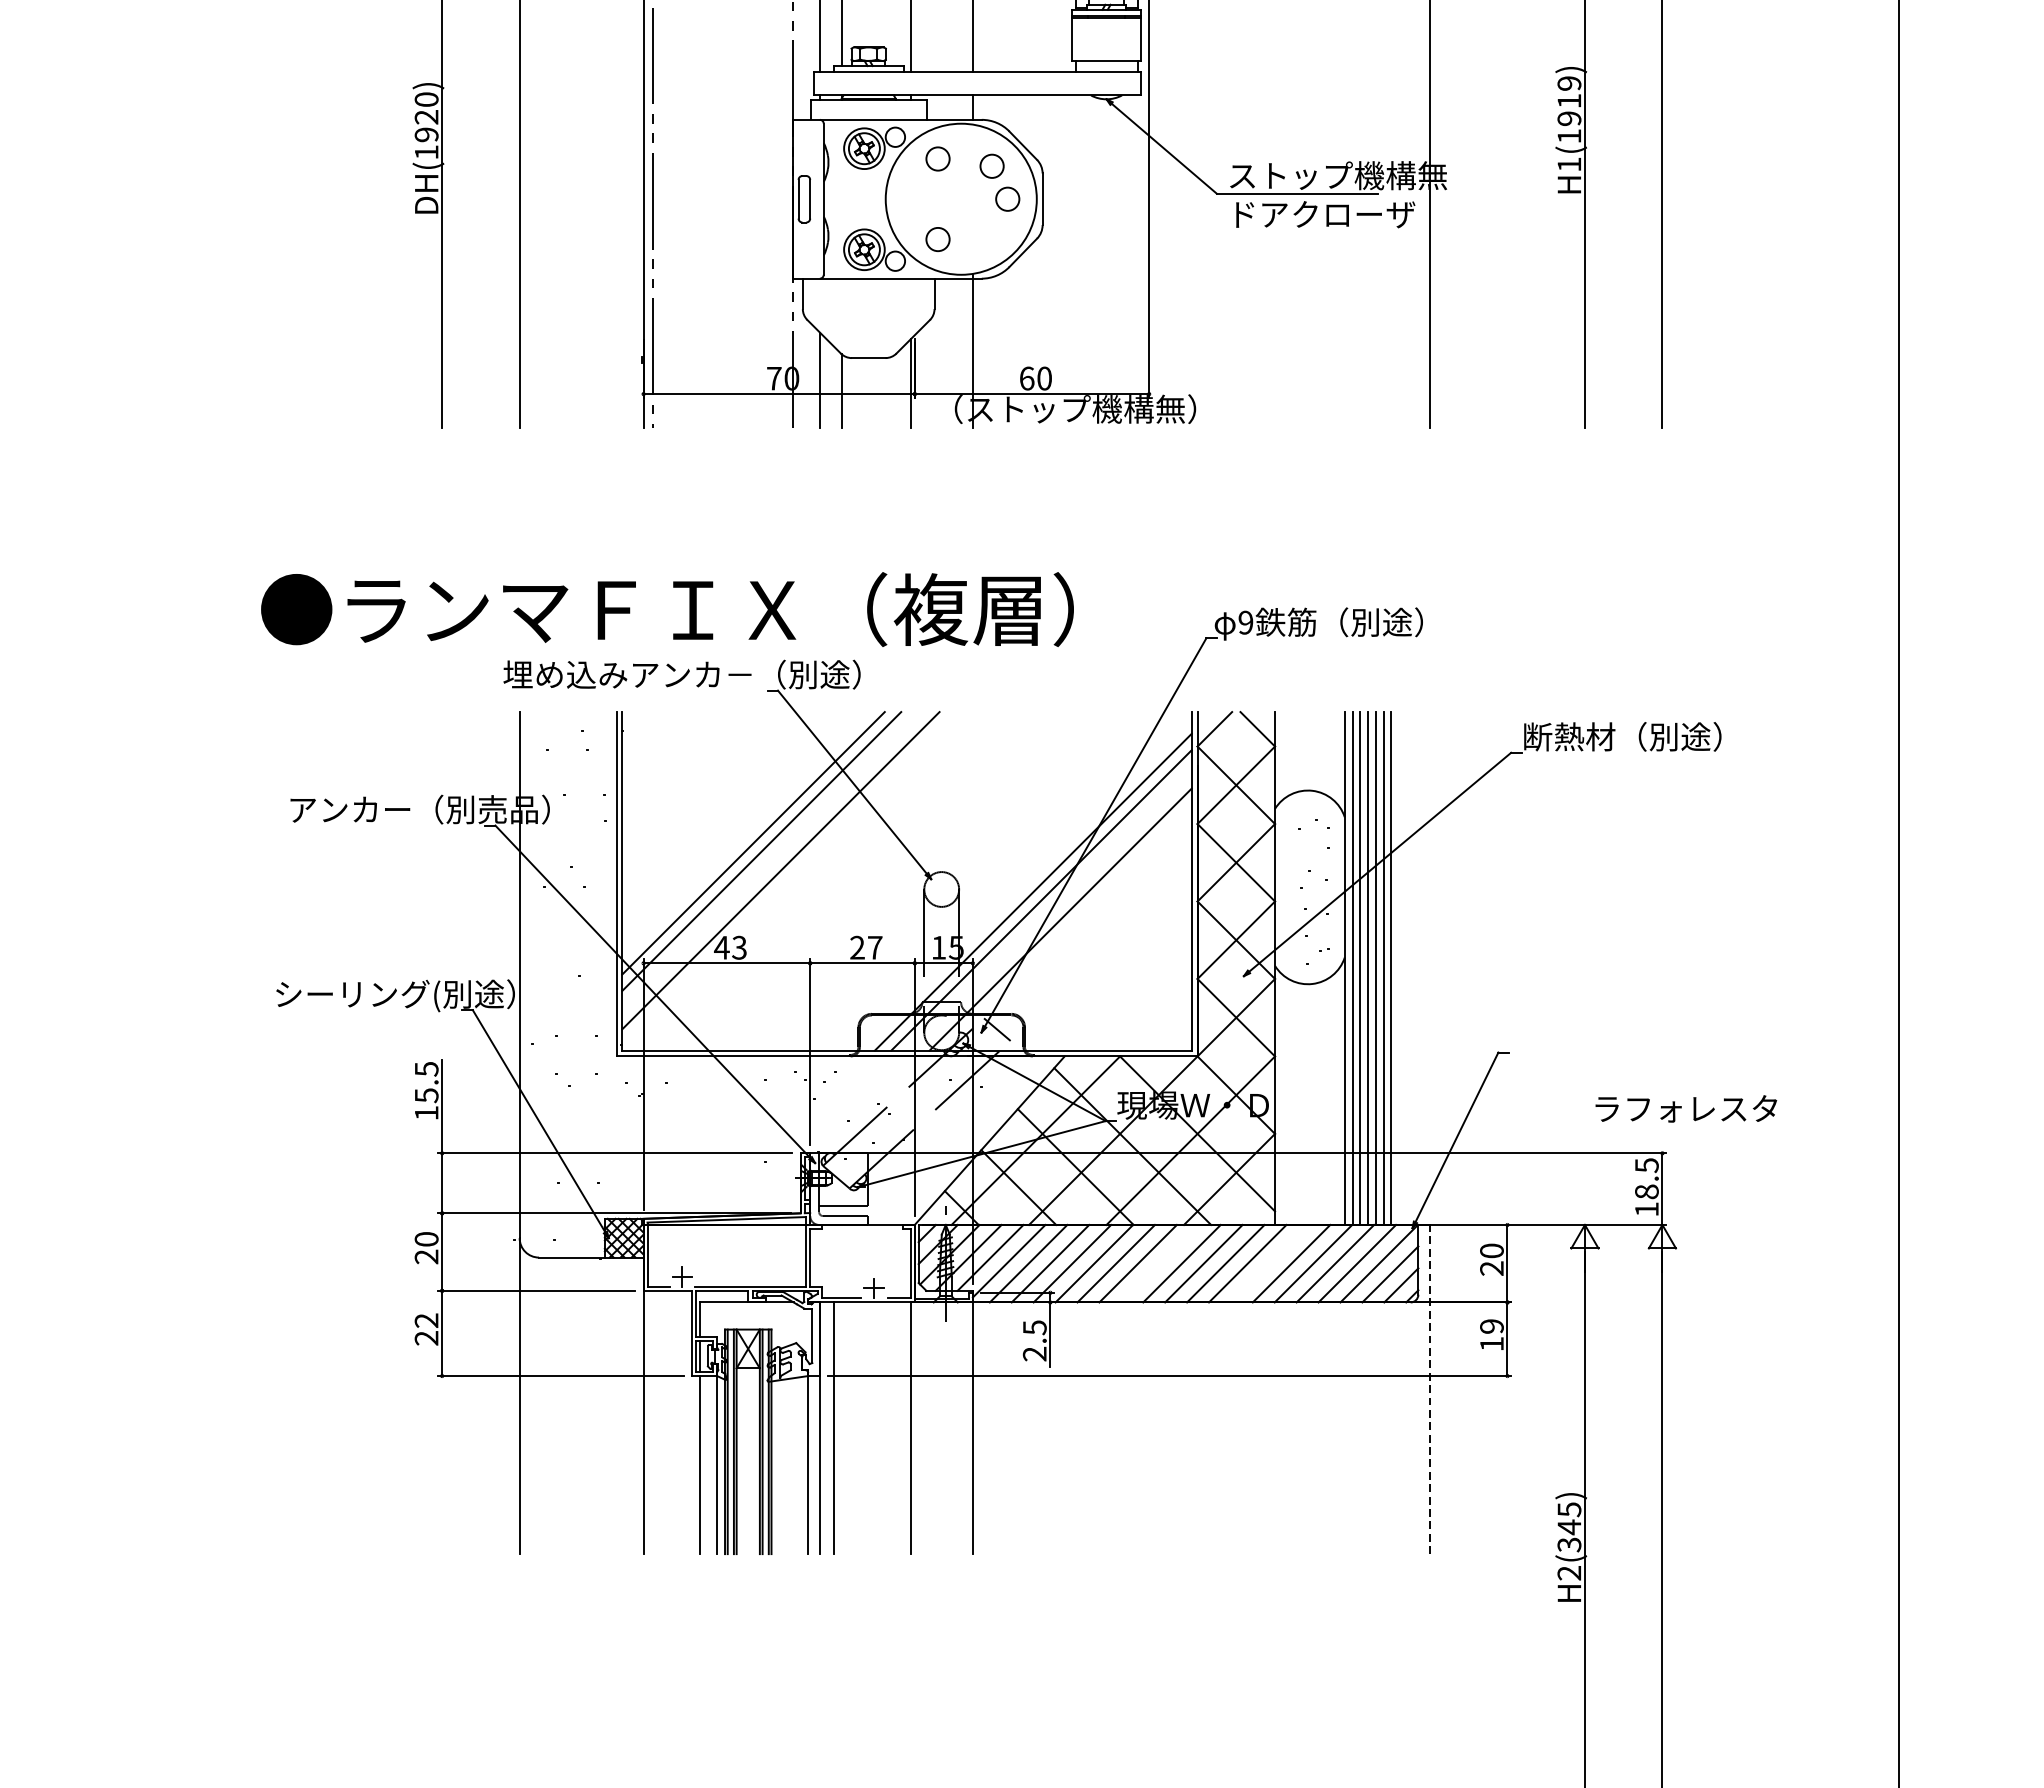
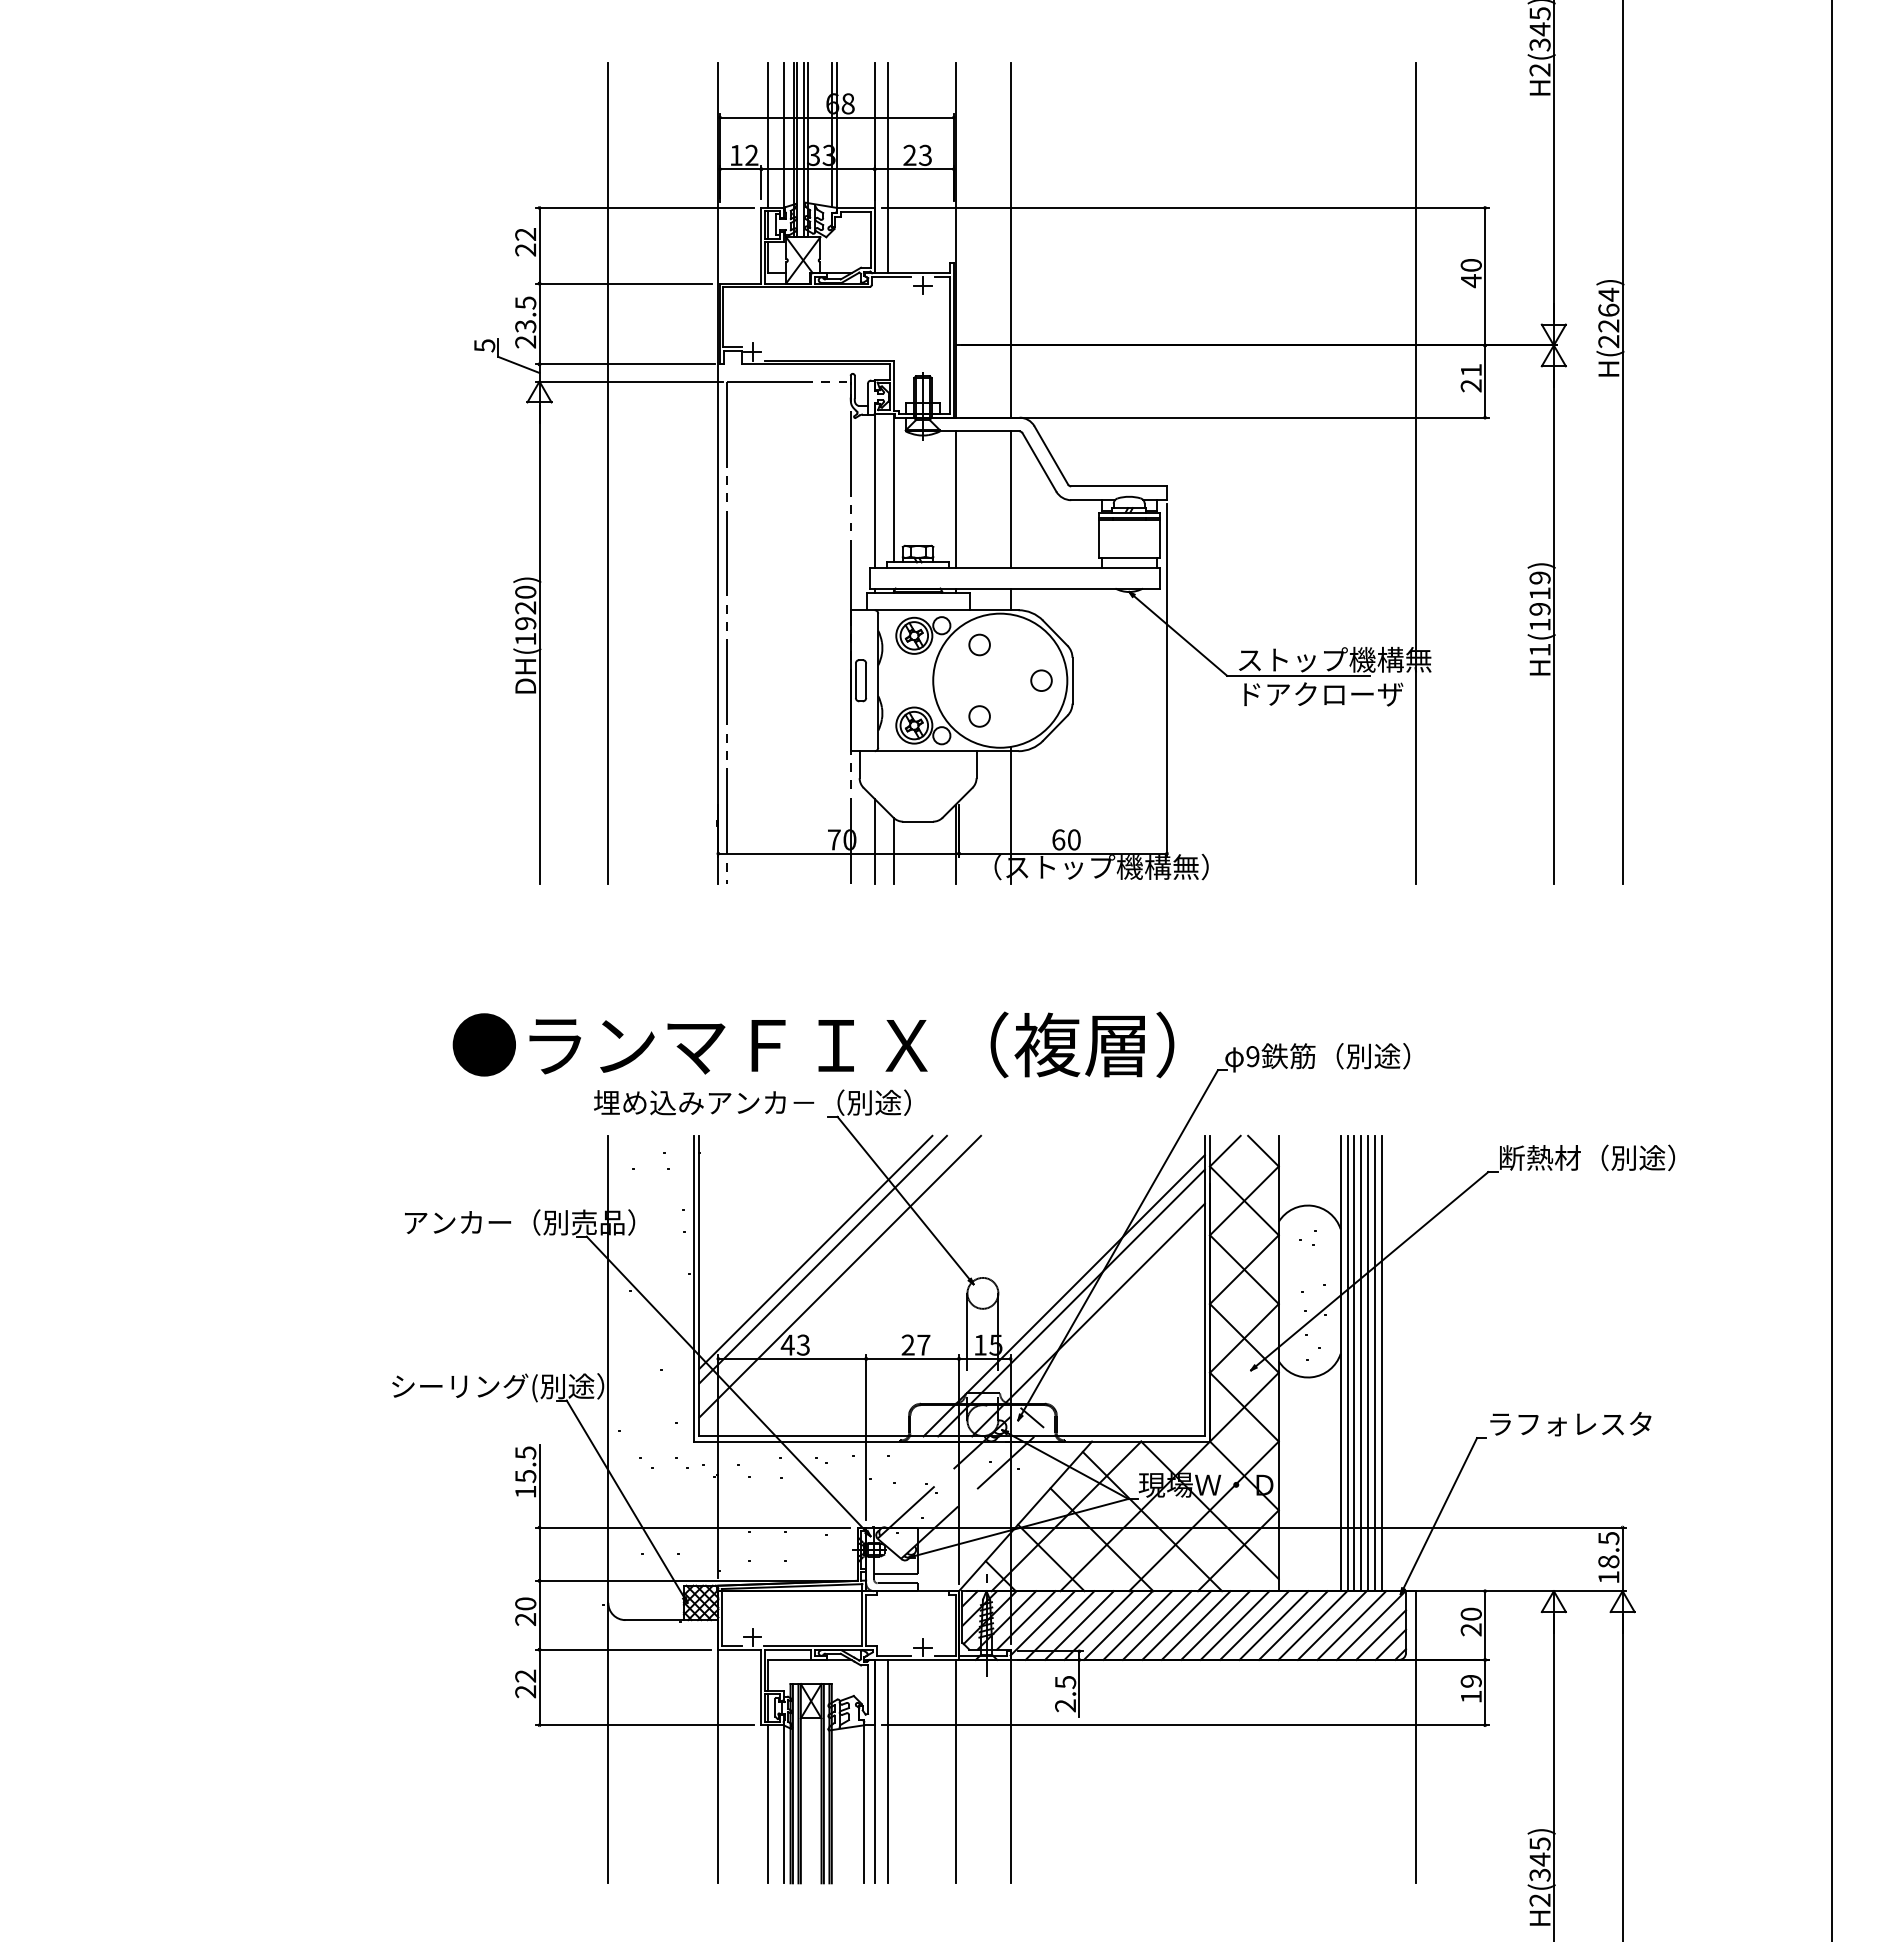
circle: (991, 166) -> (1027, 651), removed
text: (667, 609) -> (813, 1044), moved
text: (1685, 1109) -> (1570, 1424), moved
line: (1159, 1263) -> (1176, 1625), added
line: (1269, 1263) -> (1273, 1625), added
line: (1430, 1388) -> (1416, 1736), dashed -> solid

